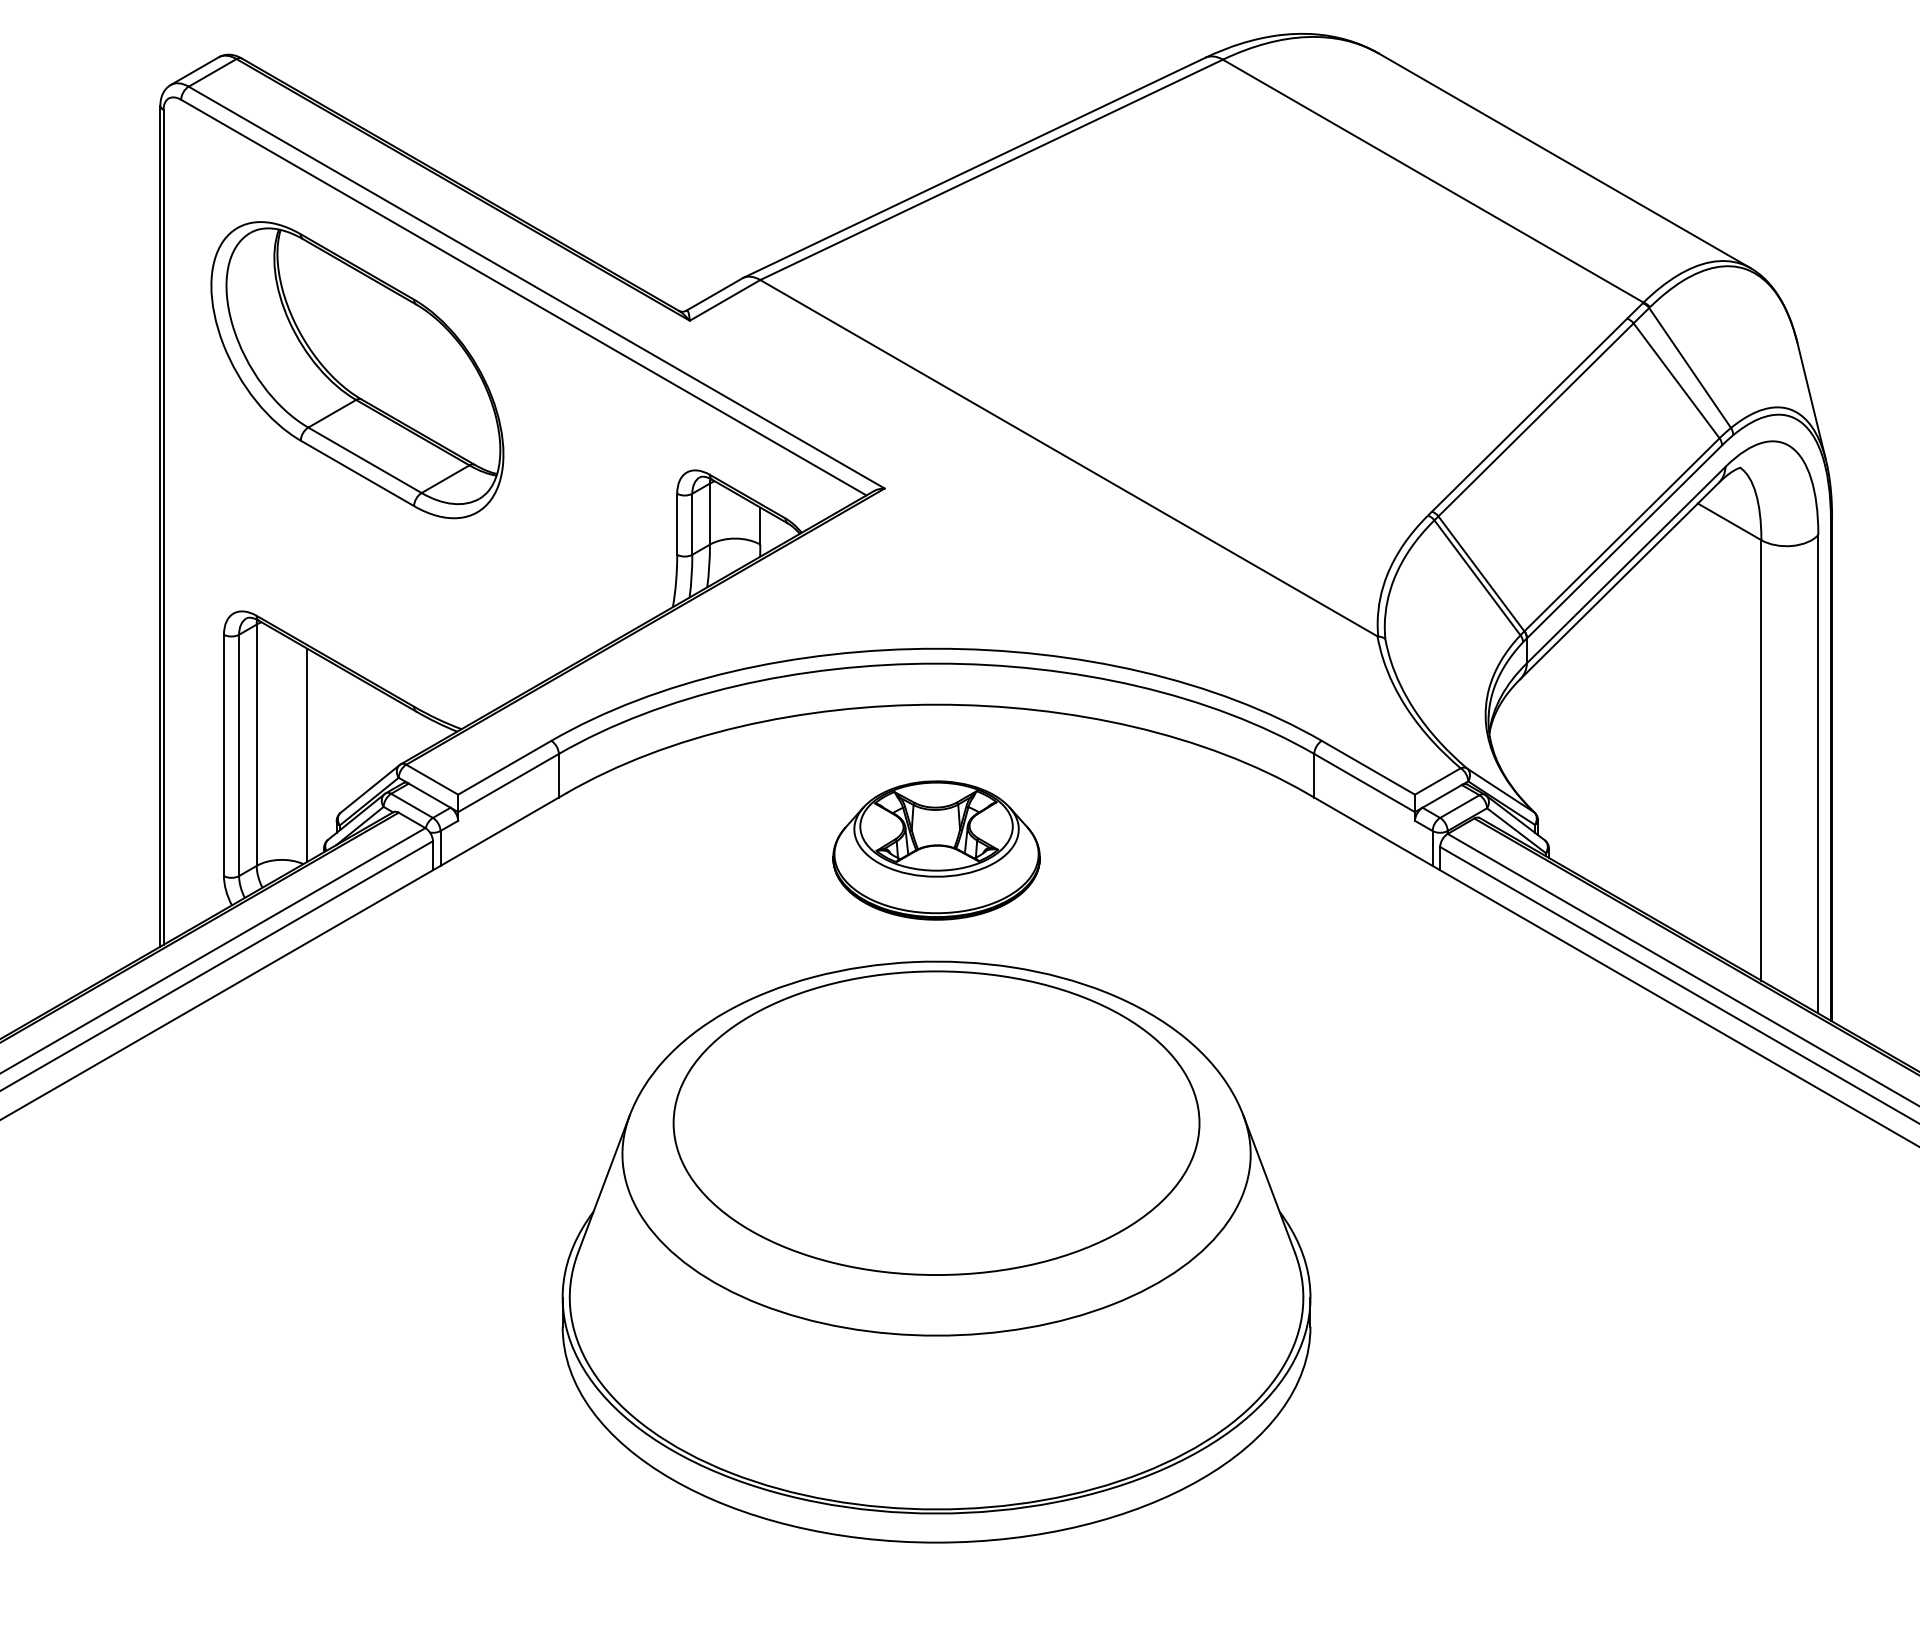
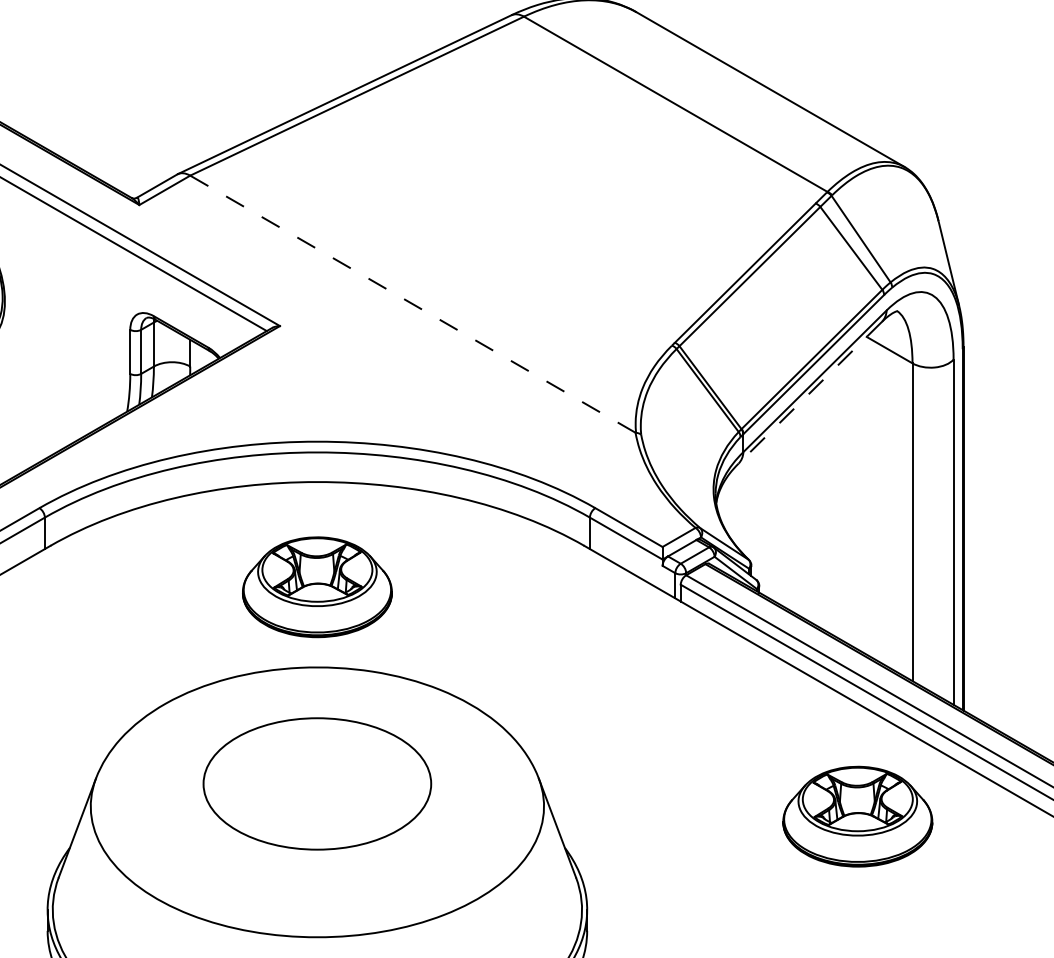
line: (1068, 457) -> (412, 303), solid -> dashed
line: (1619, 581) -> (810, 393), solid -> dashed
part: (936, 1122) -> (317, 783), size x0.6
part: (1685, 1168) -> (857, 816), added

